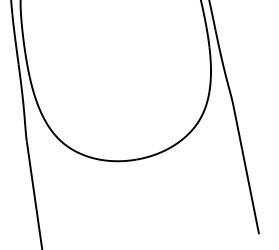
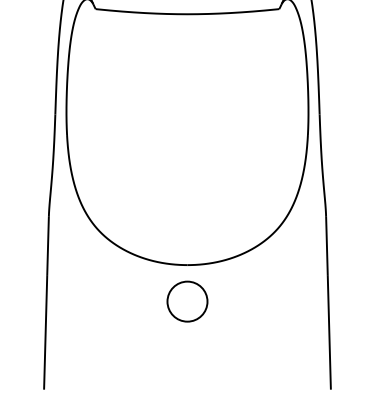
part: (140, 186) -> (187, 301), added

